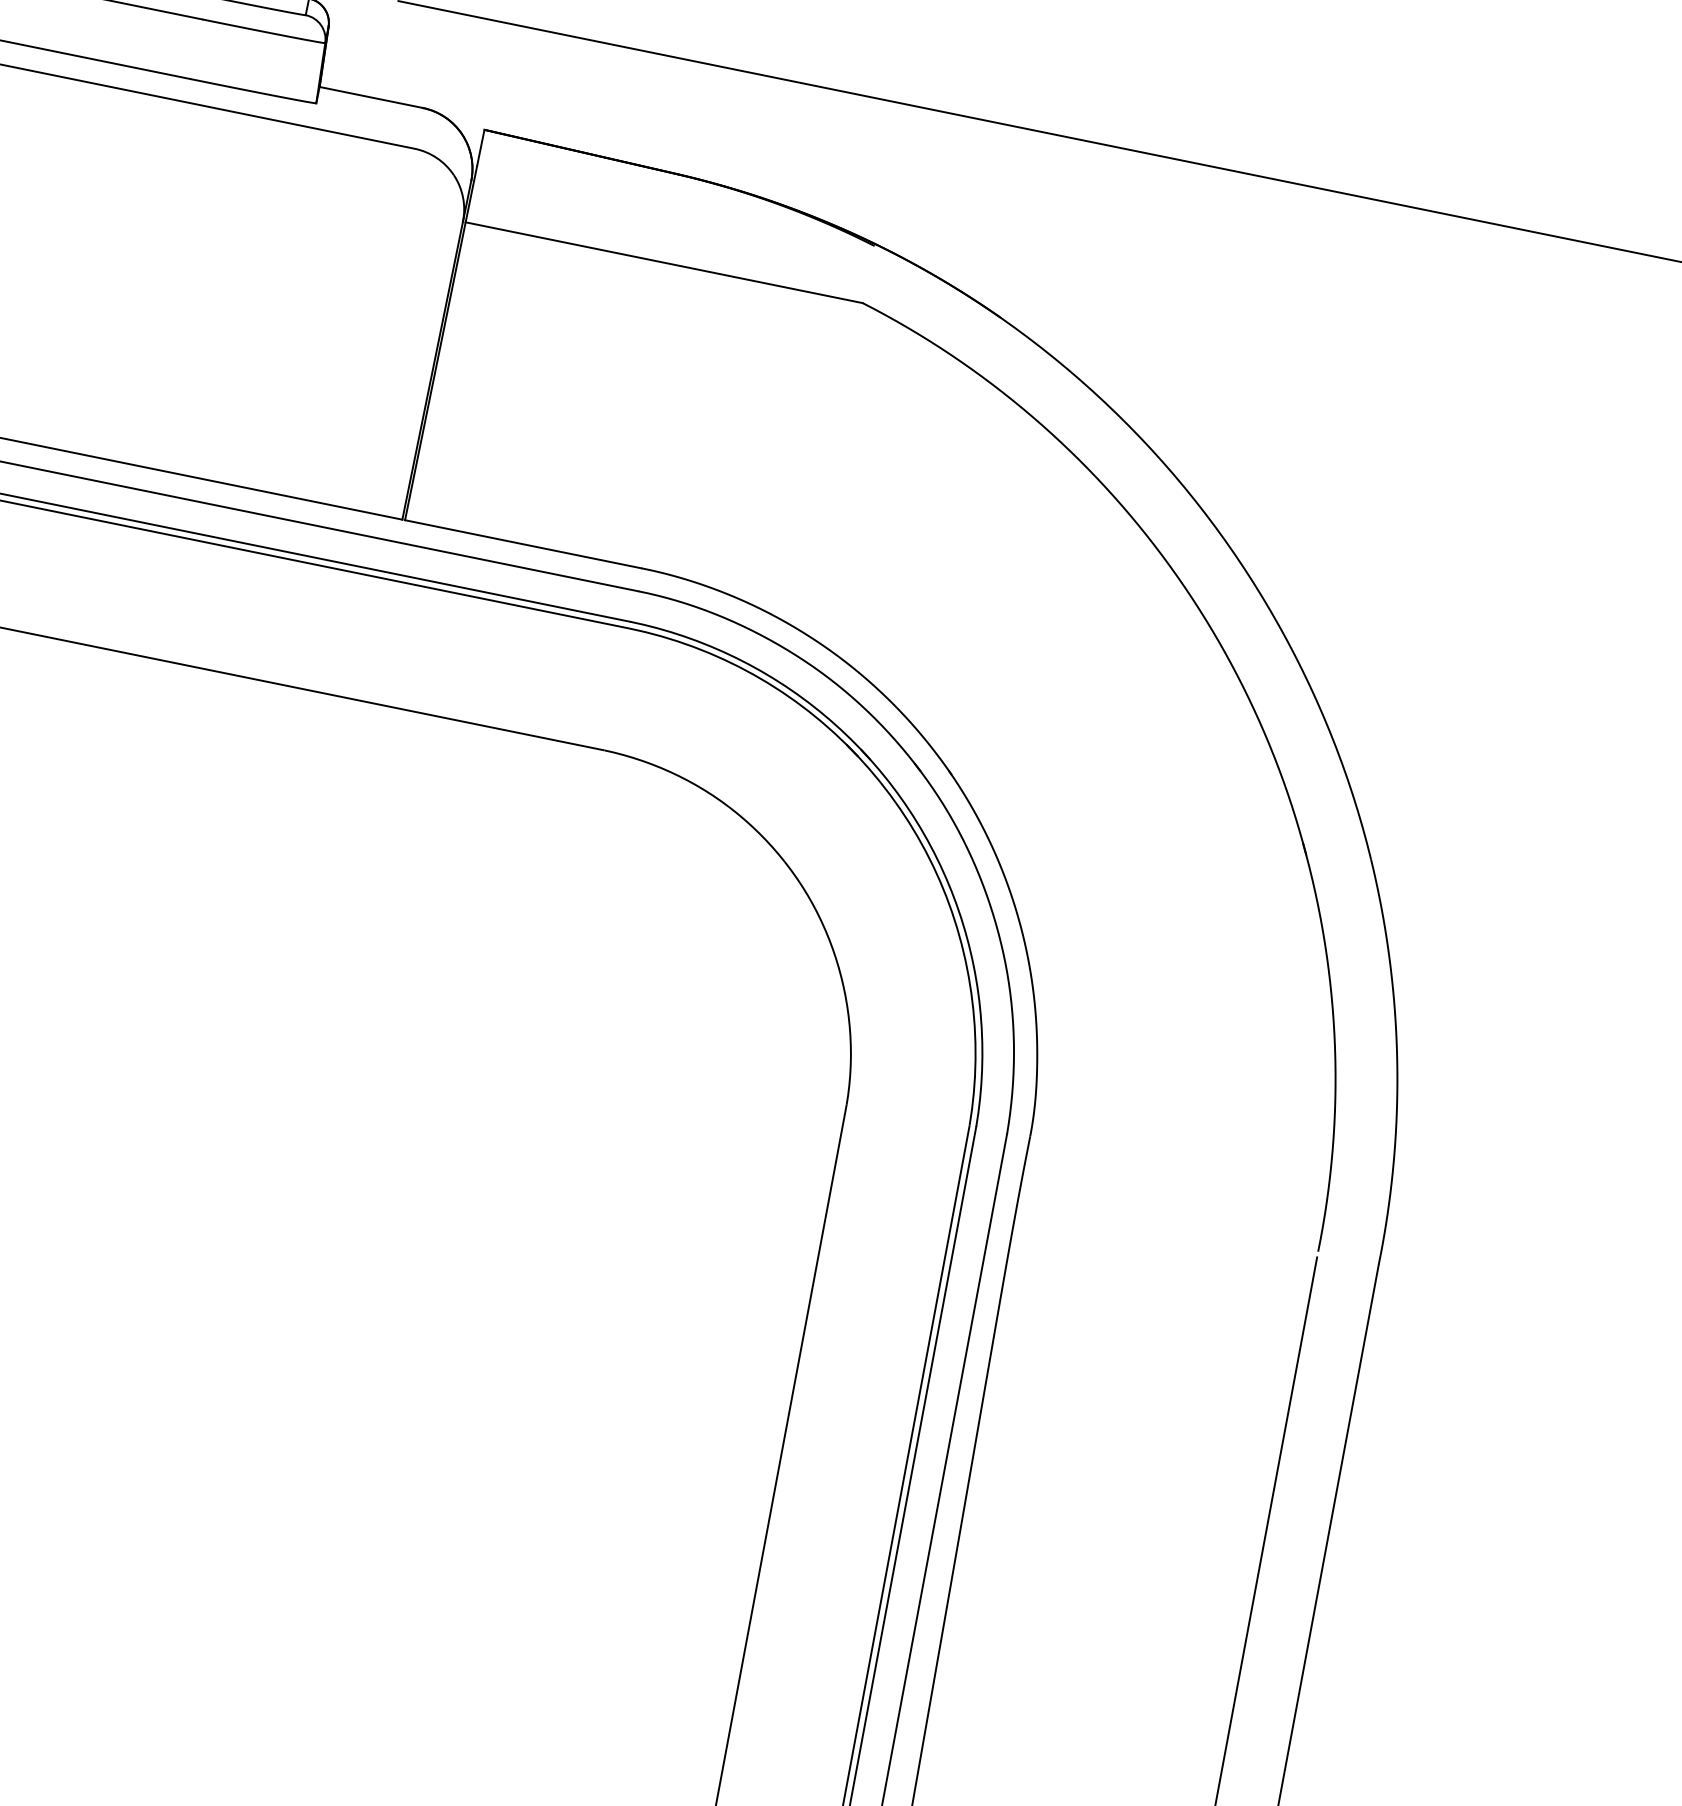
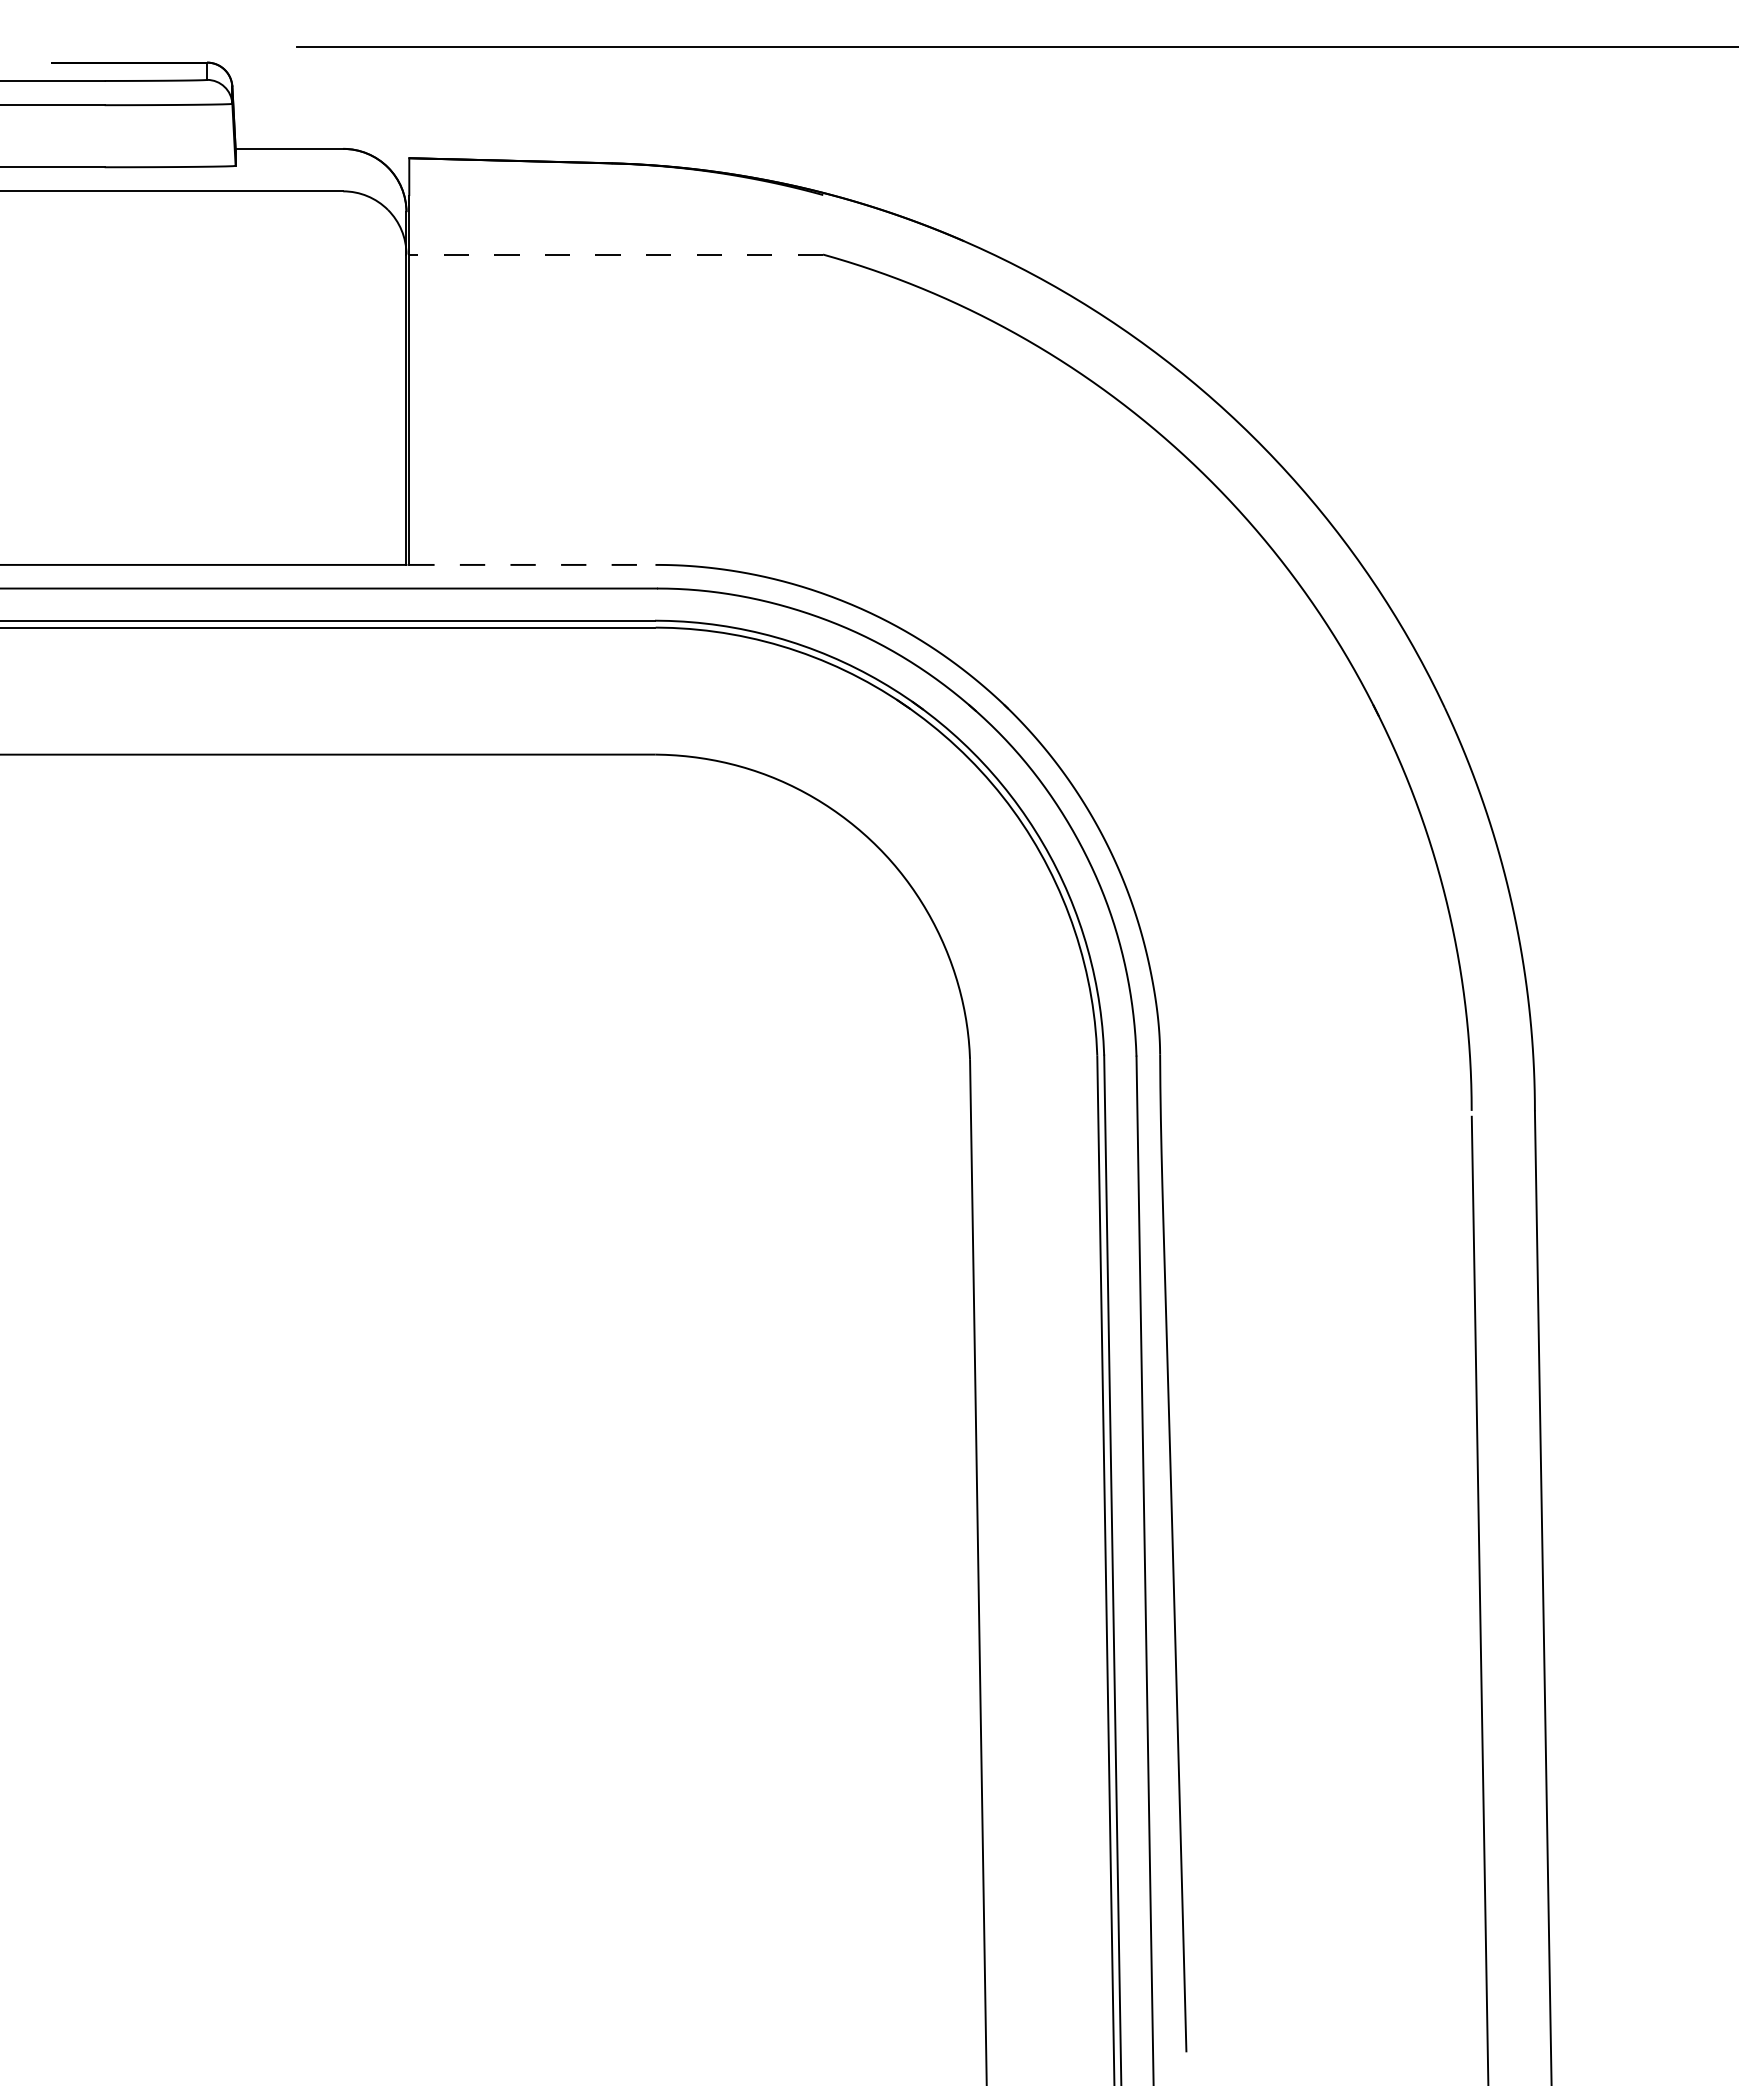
line: (664, 262) -> (616, 254), solid -> dashed
line: (523, 543) -> (532, 564), solid -> dashed

